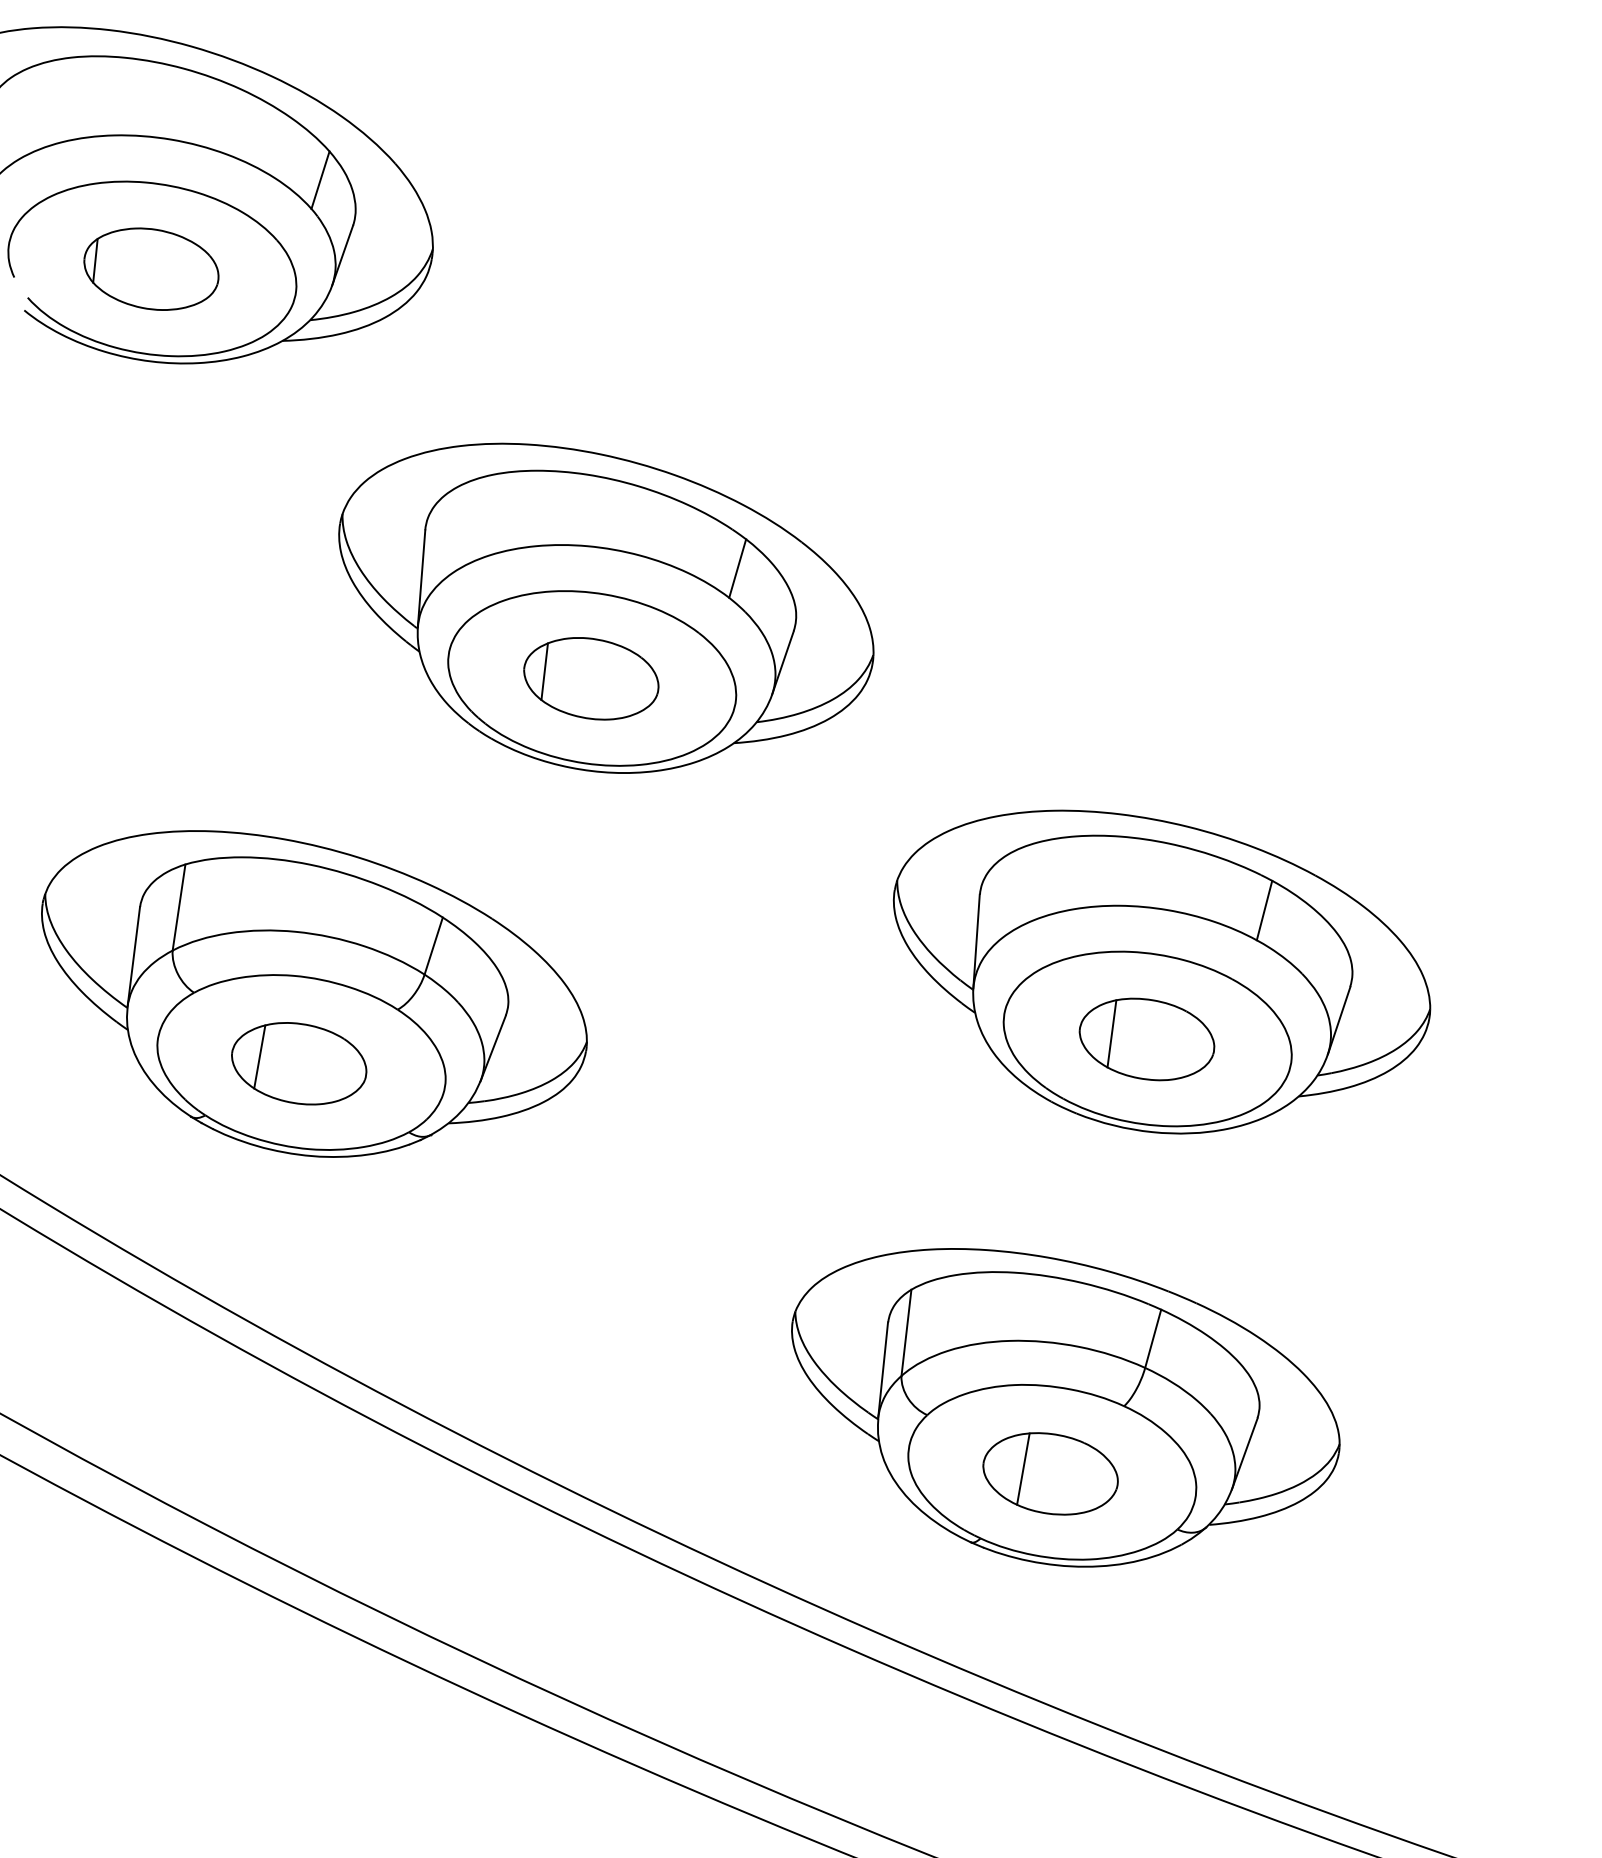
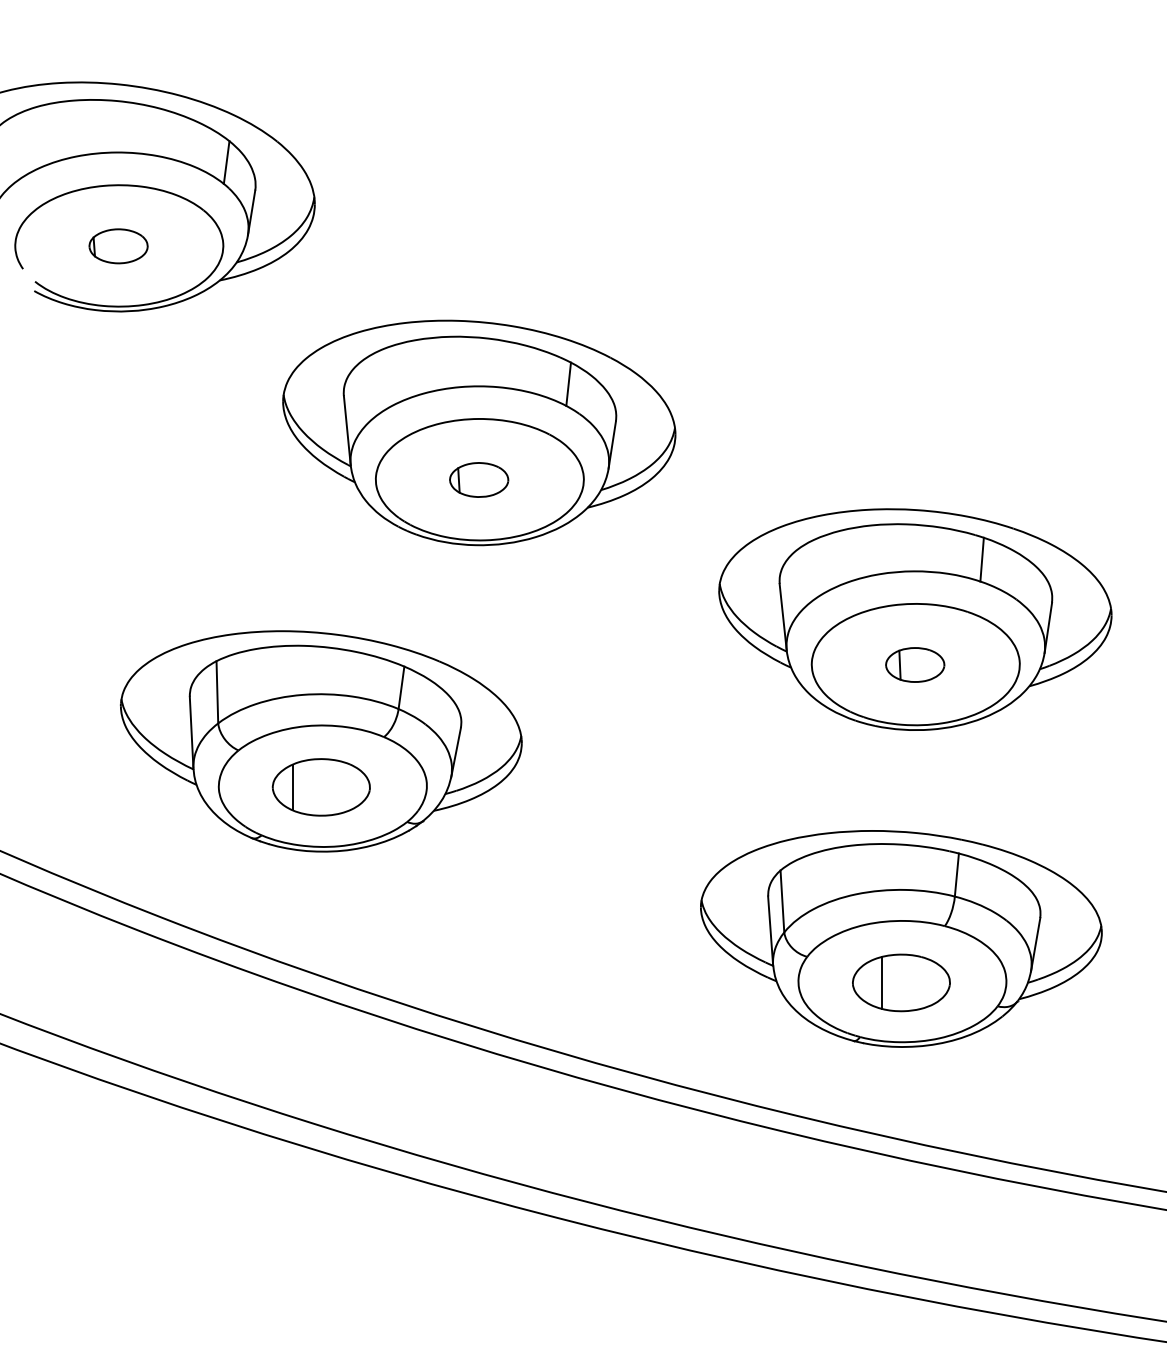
part: (151, 269) -> (118, 246), size x0.6
part: (590, 677) -> (478, 479), size x0.6
part: (1145, 1038) -> (914, 664), size x0.6

